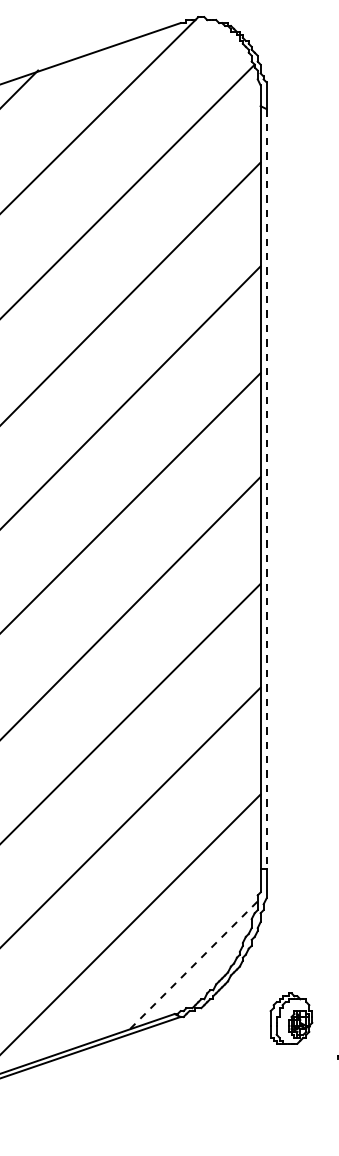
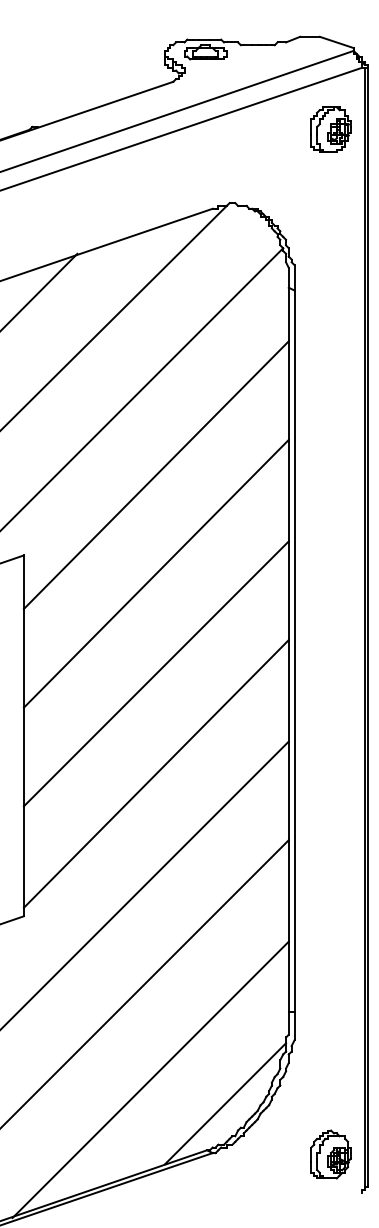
line: (266, 489) -> (294, 651), dashed -> solid
line: (194, 964) -> (225, 1103), dashed -> solid
part: (290, 1018) -> (330, 1154), moved

